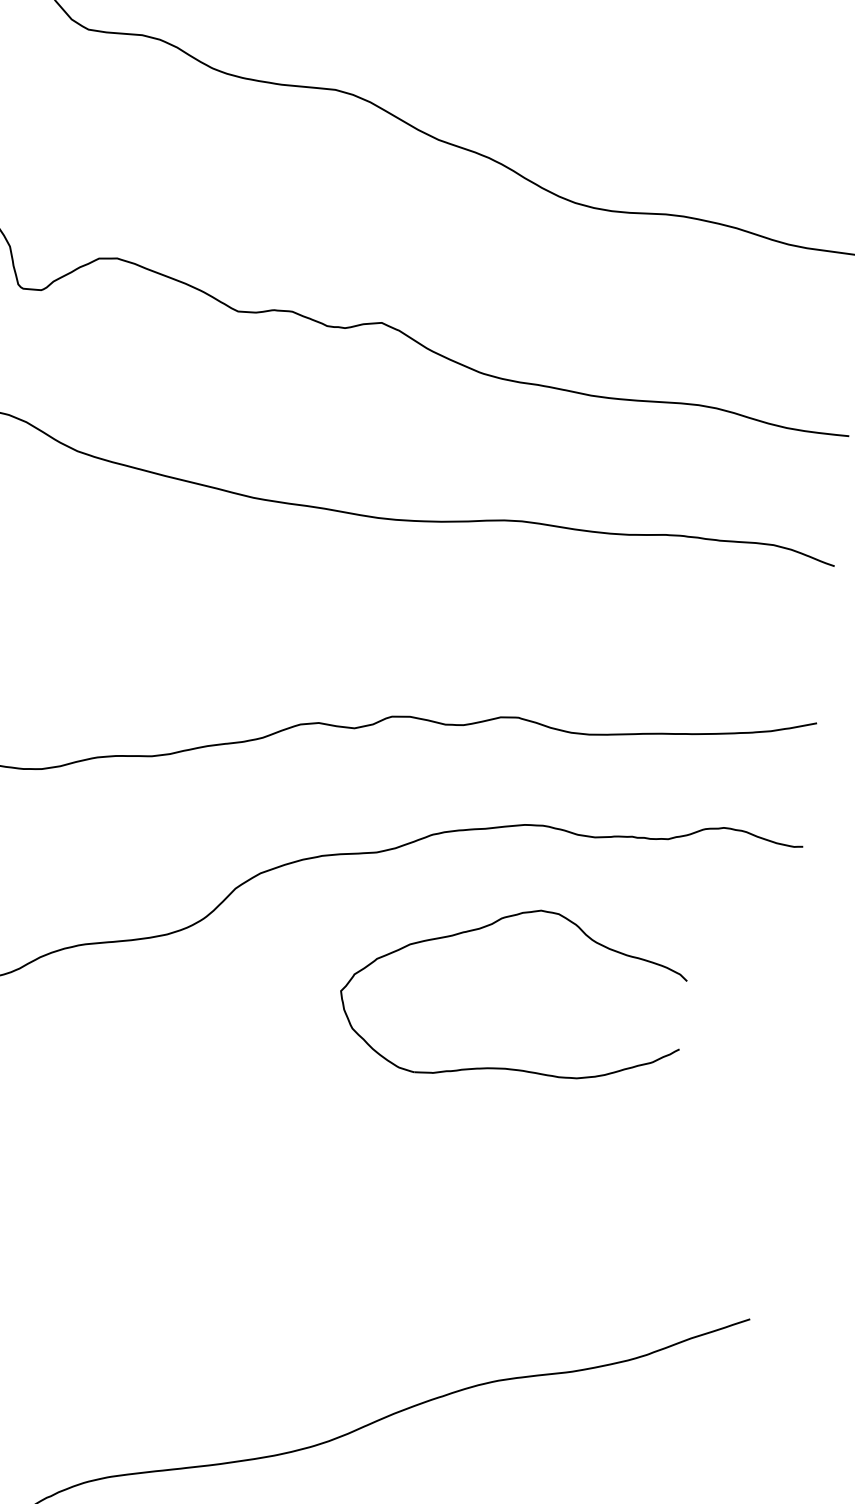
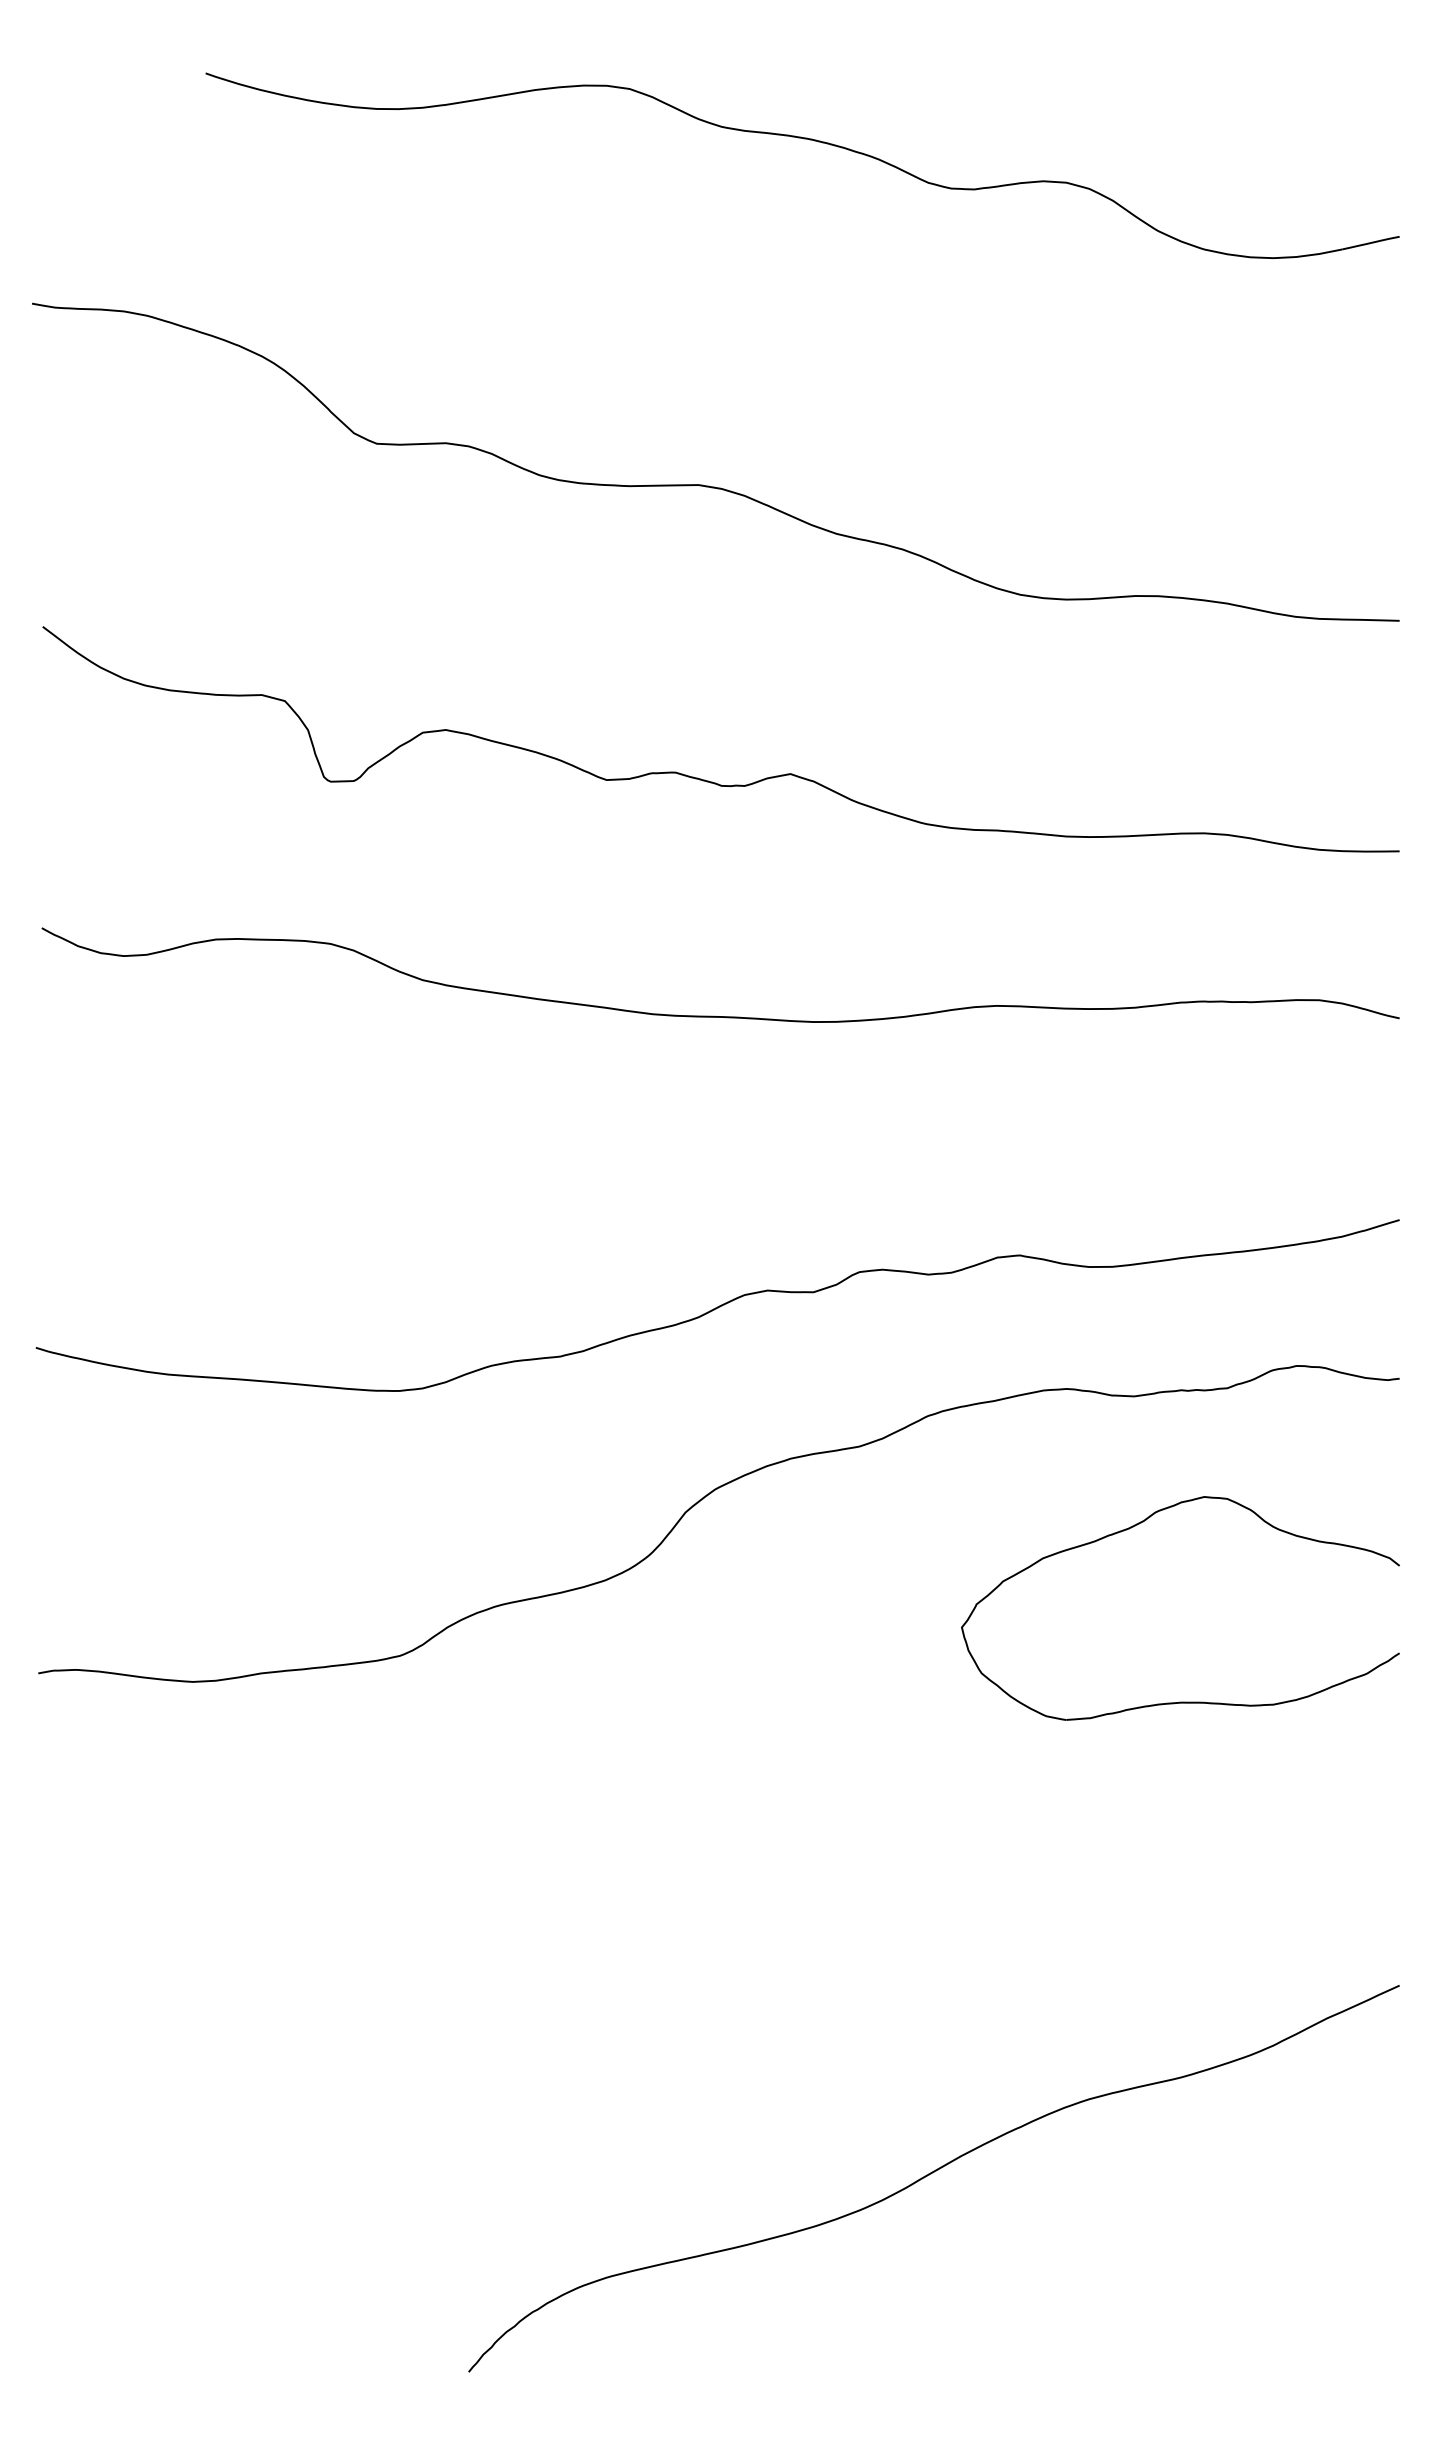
part: (504, 1067) -> (1180, 1701), moved

